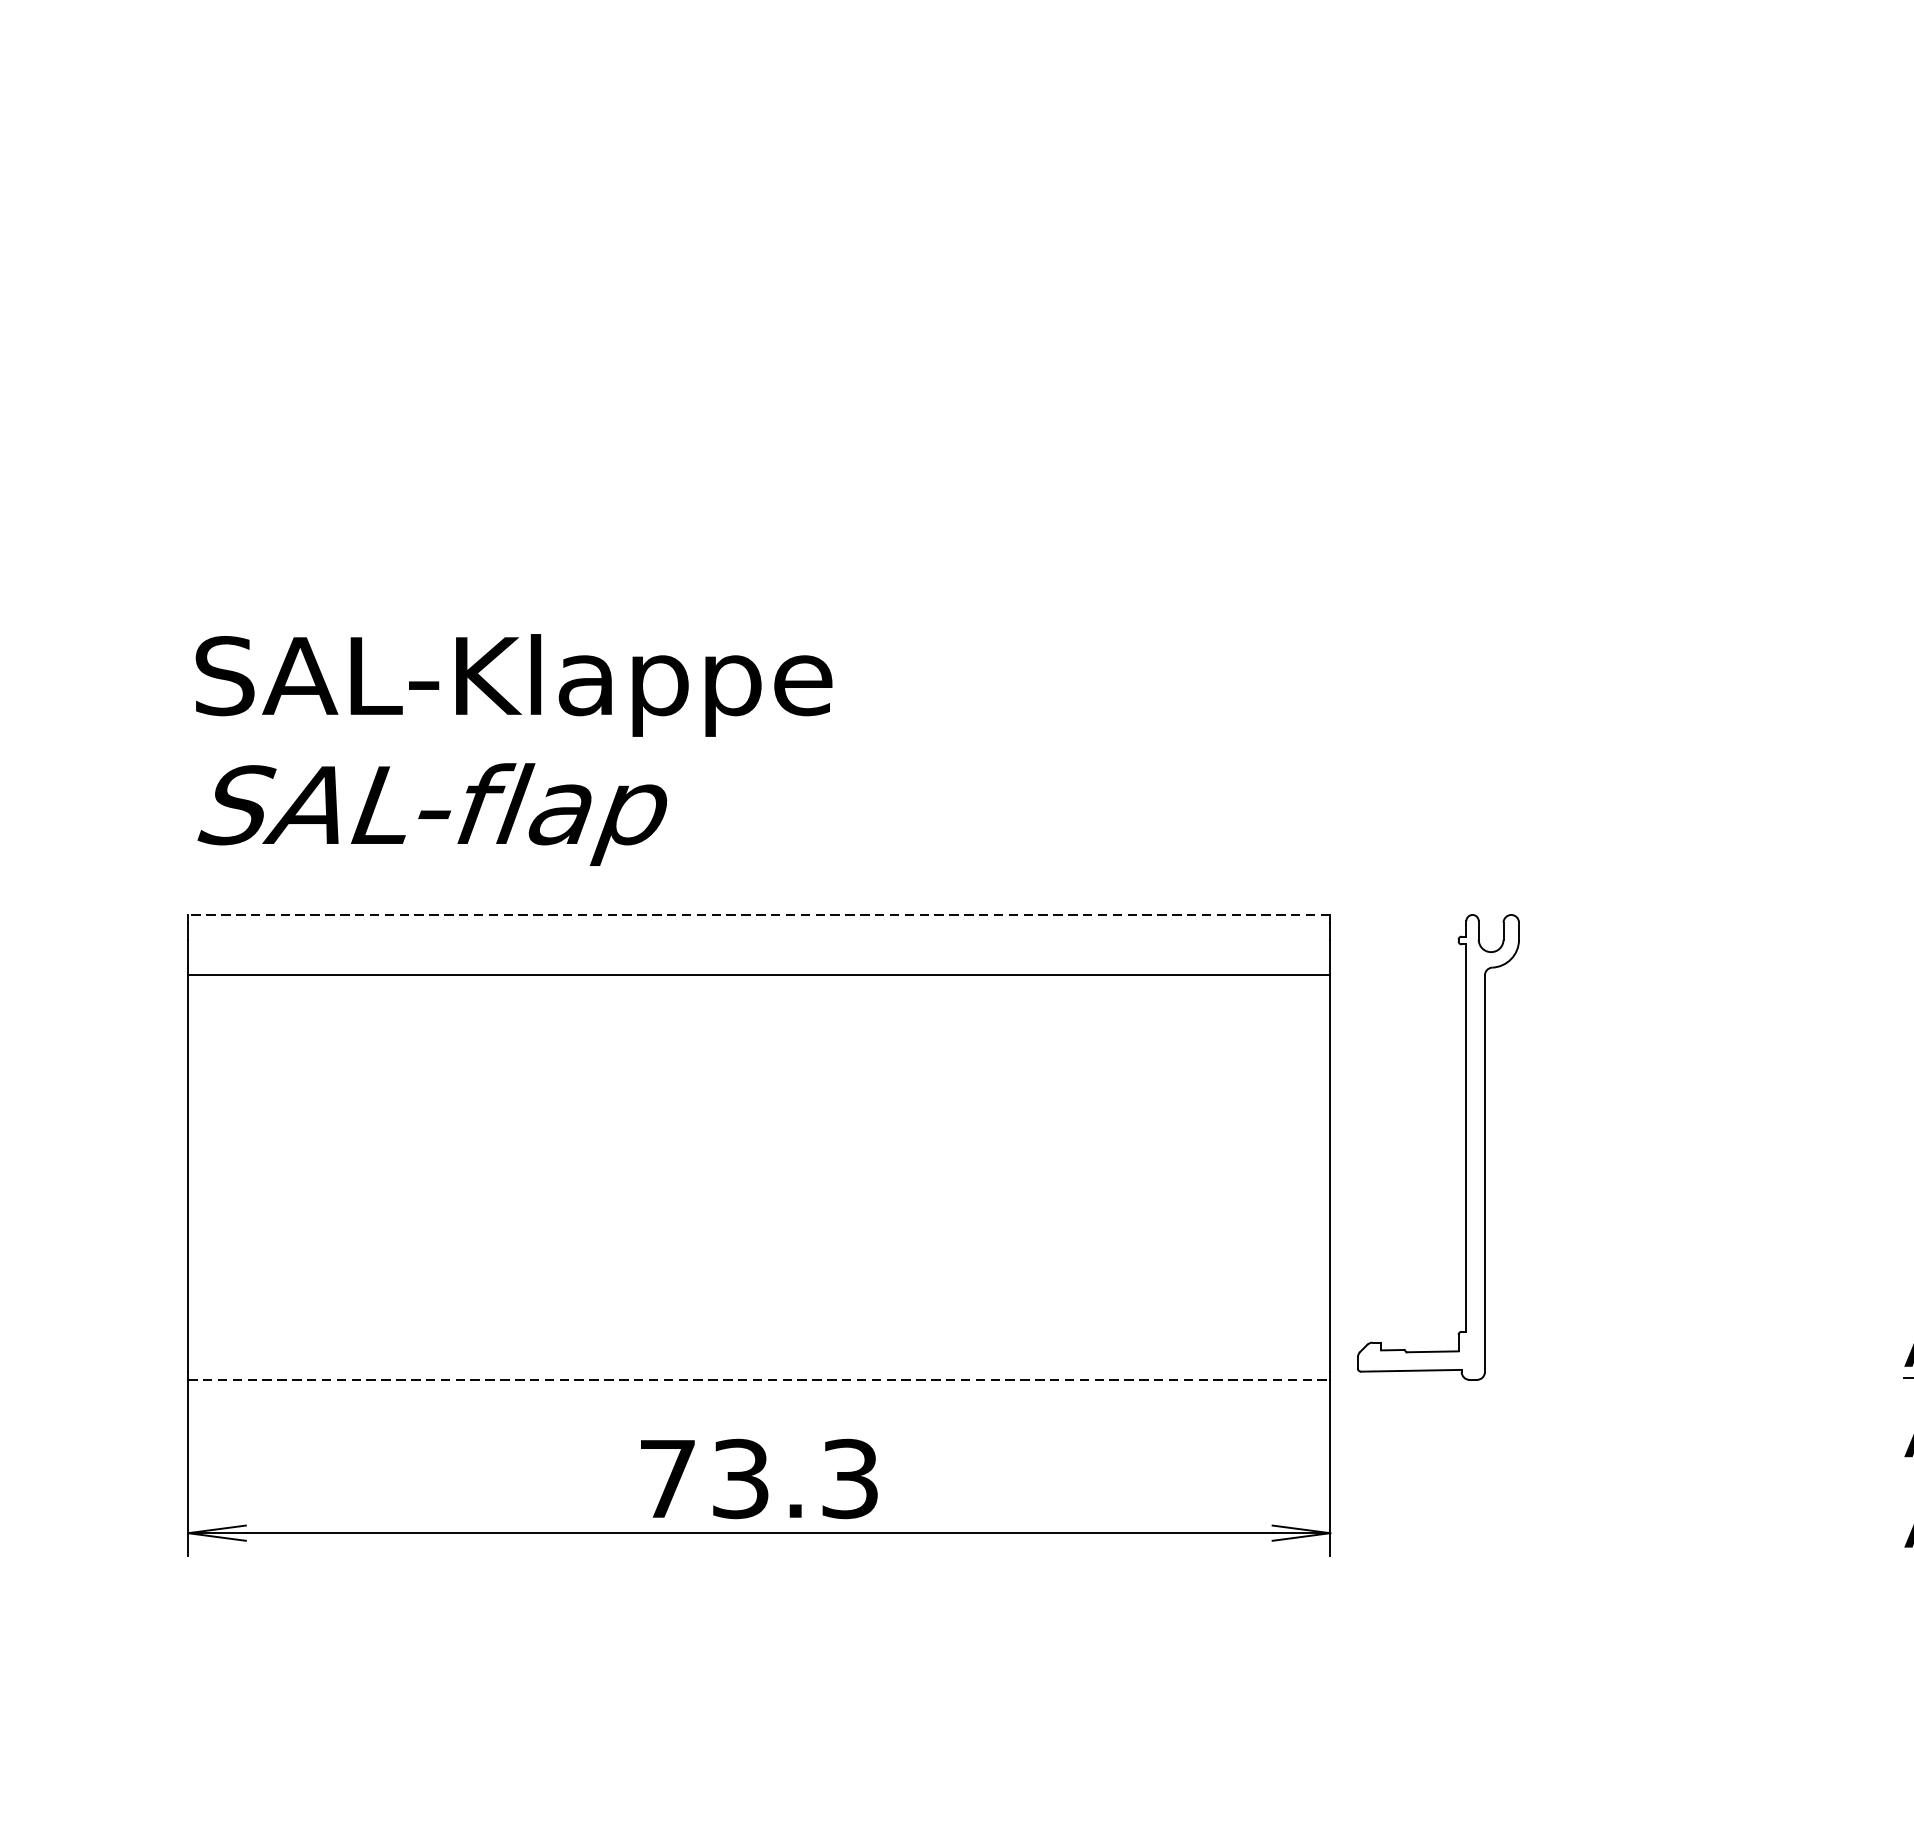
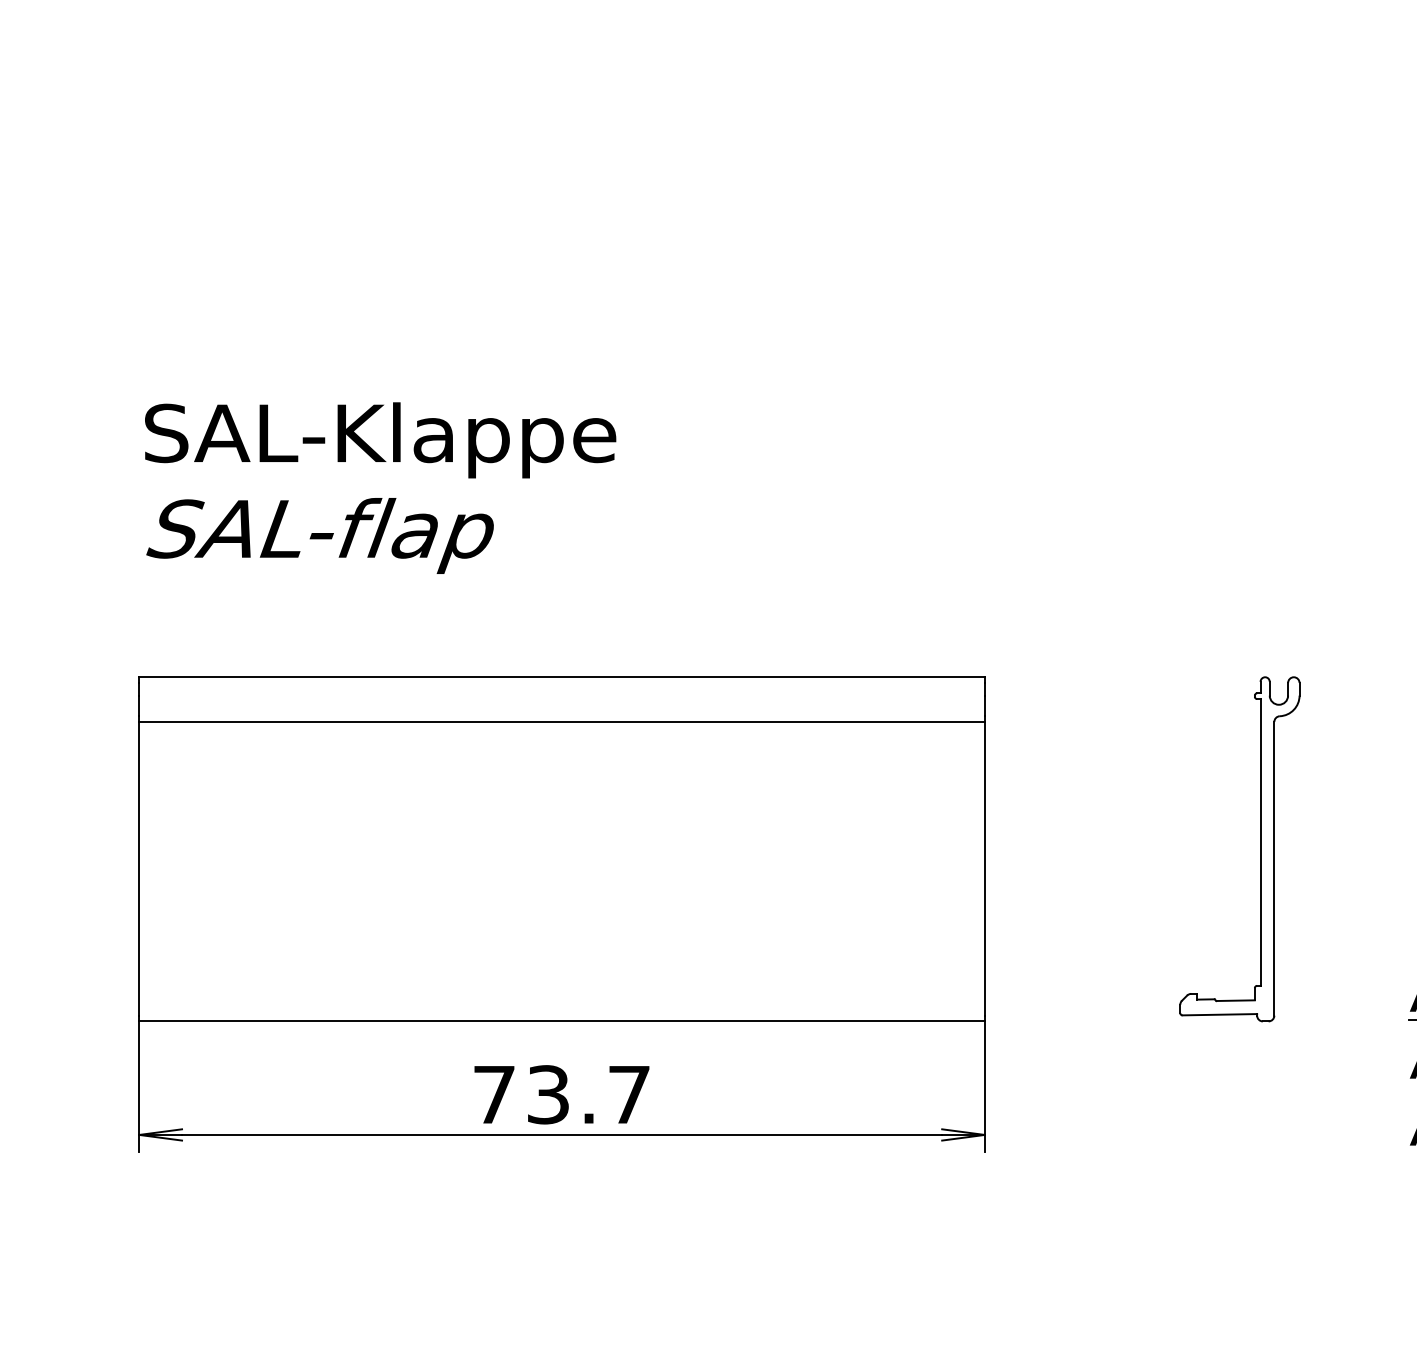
text: (513, 749) -> (380, 487), moved
line: (759, 915) -> (562, 677), dashed -> solid
part: (1466, 1147) -> (1260, 849), moved
line: (759, 1379) -> (562, 1021), dashed -> solid
text: (850, 1478) -> (629, 1094), 73.3 -> 73.7

